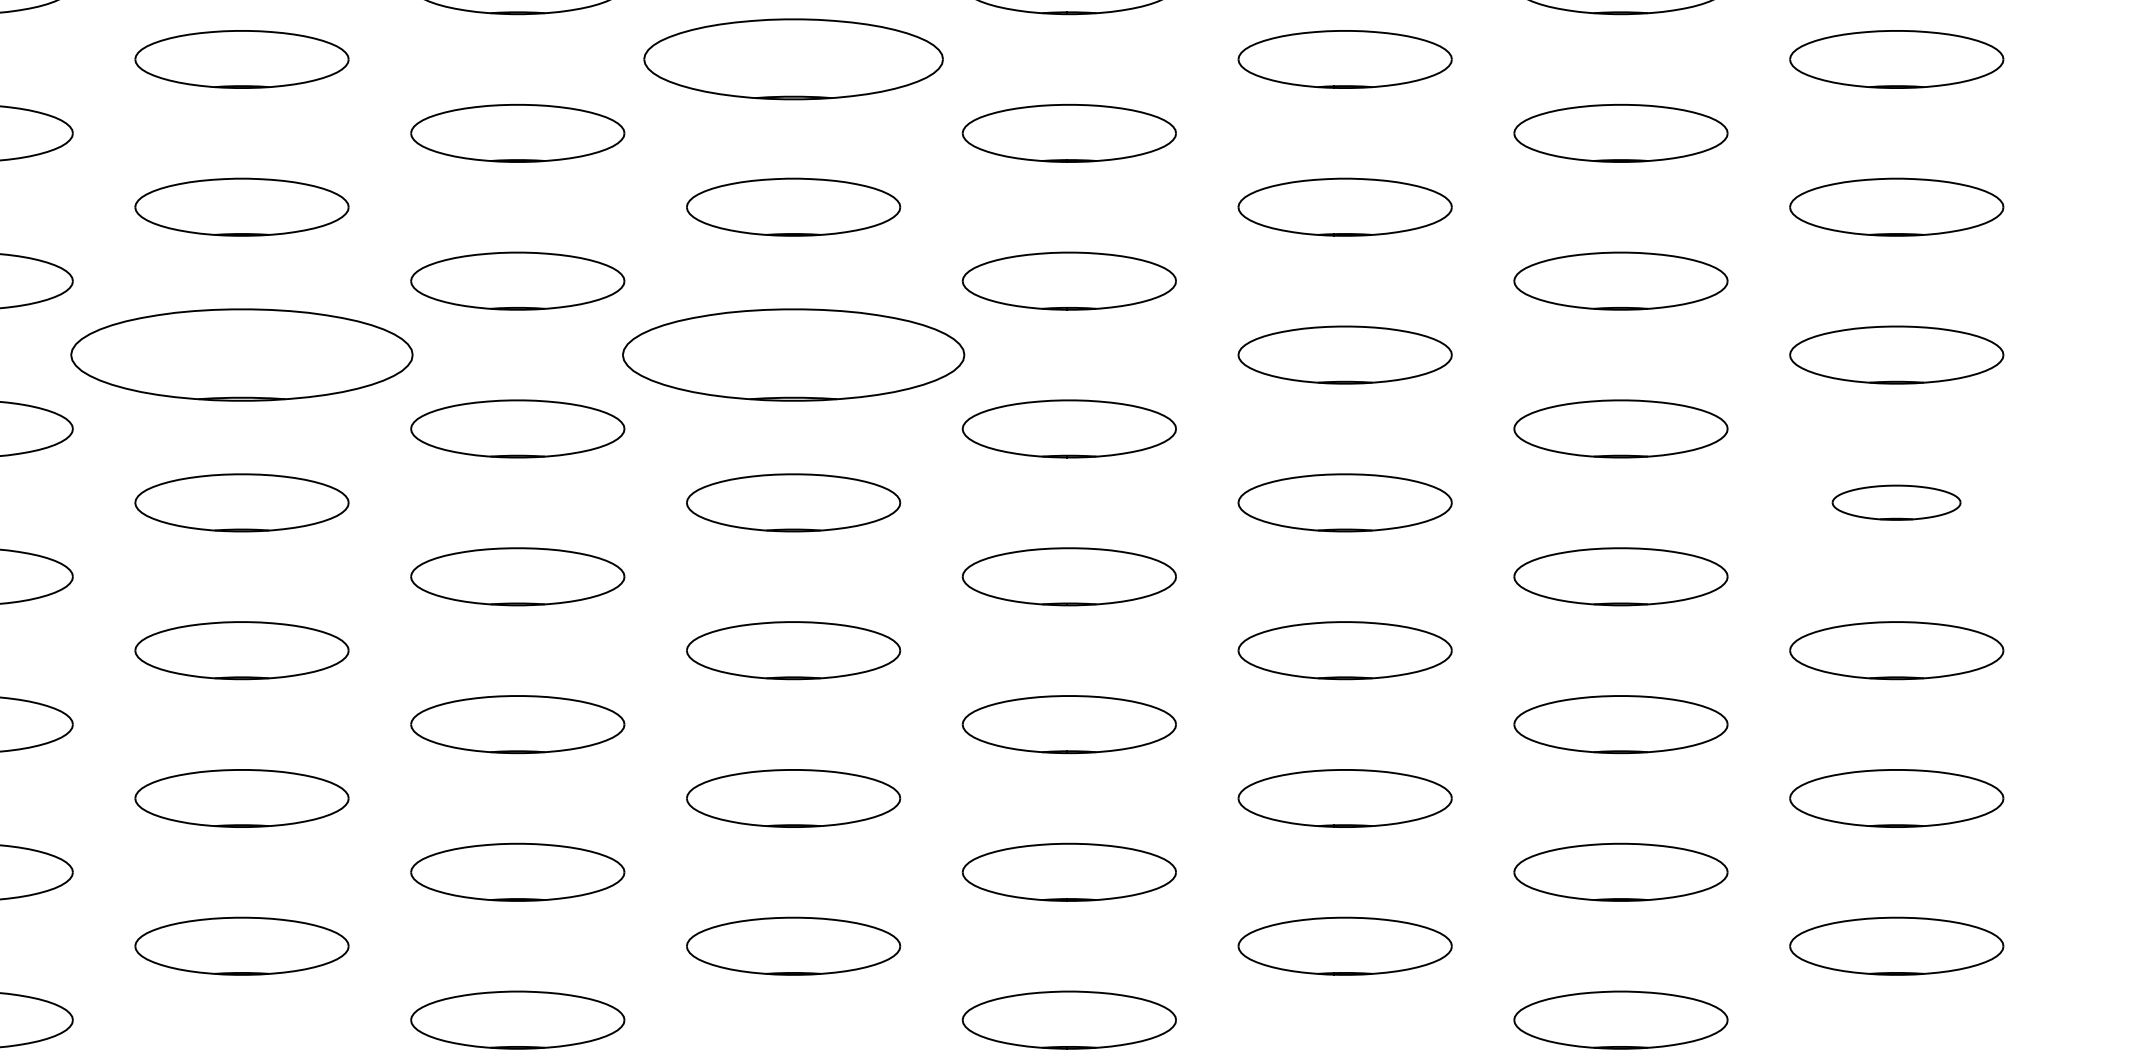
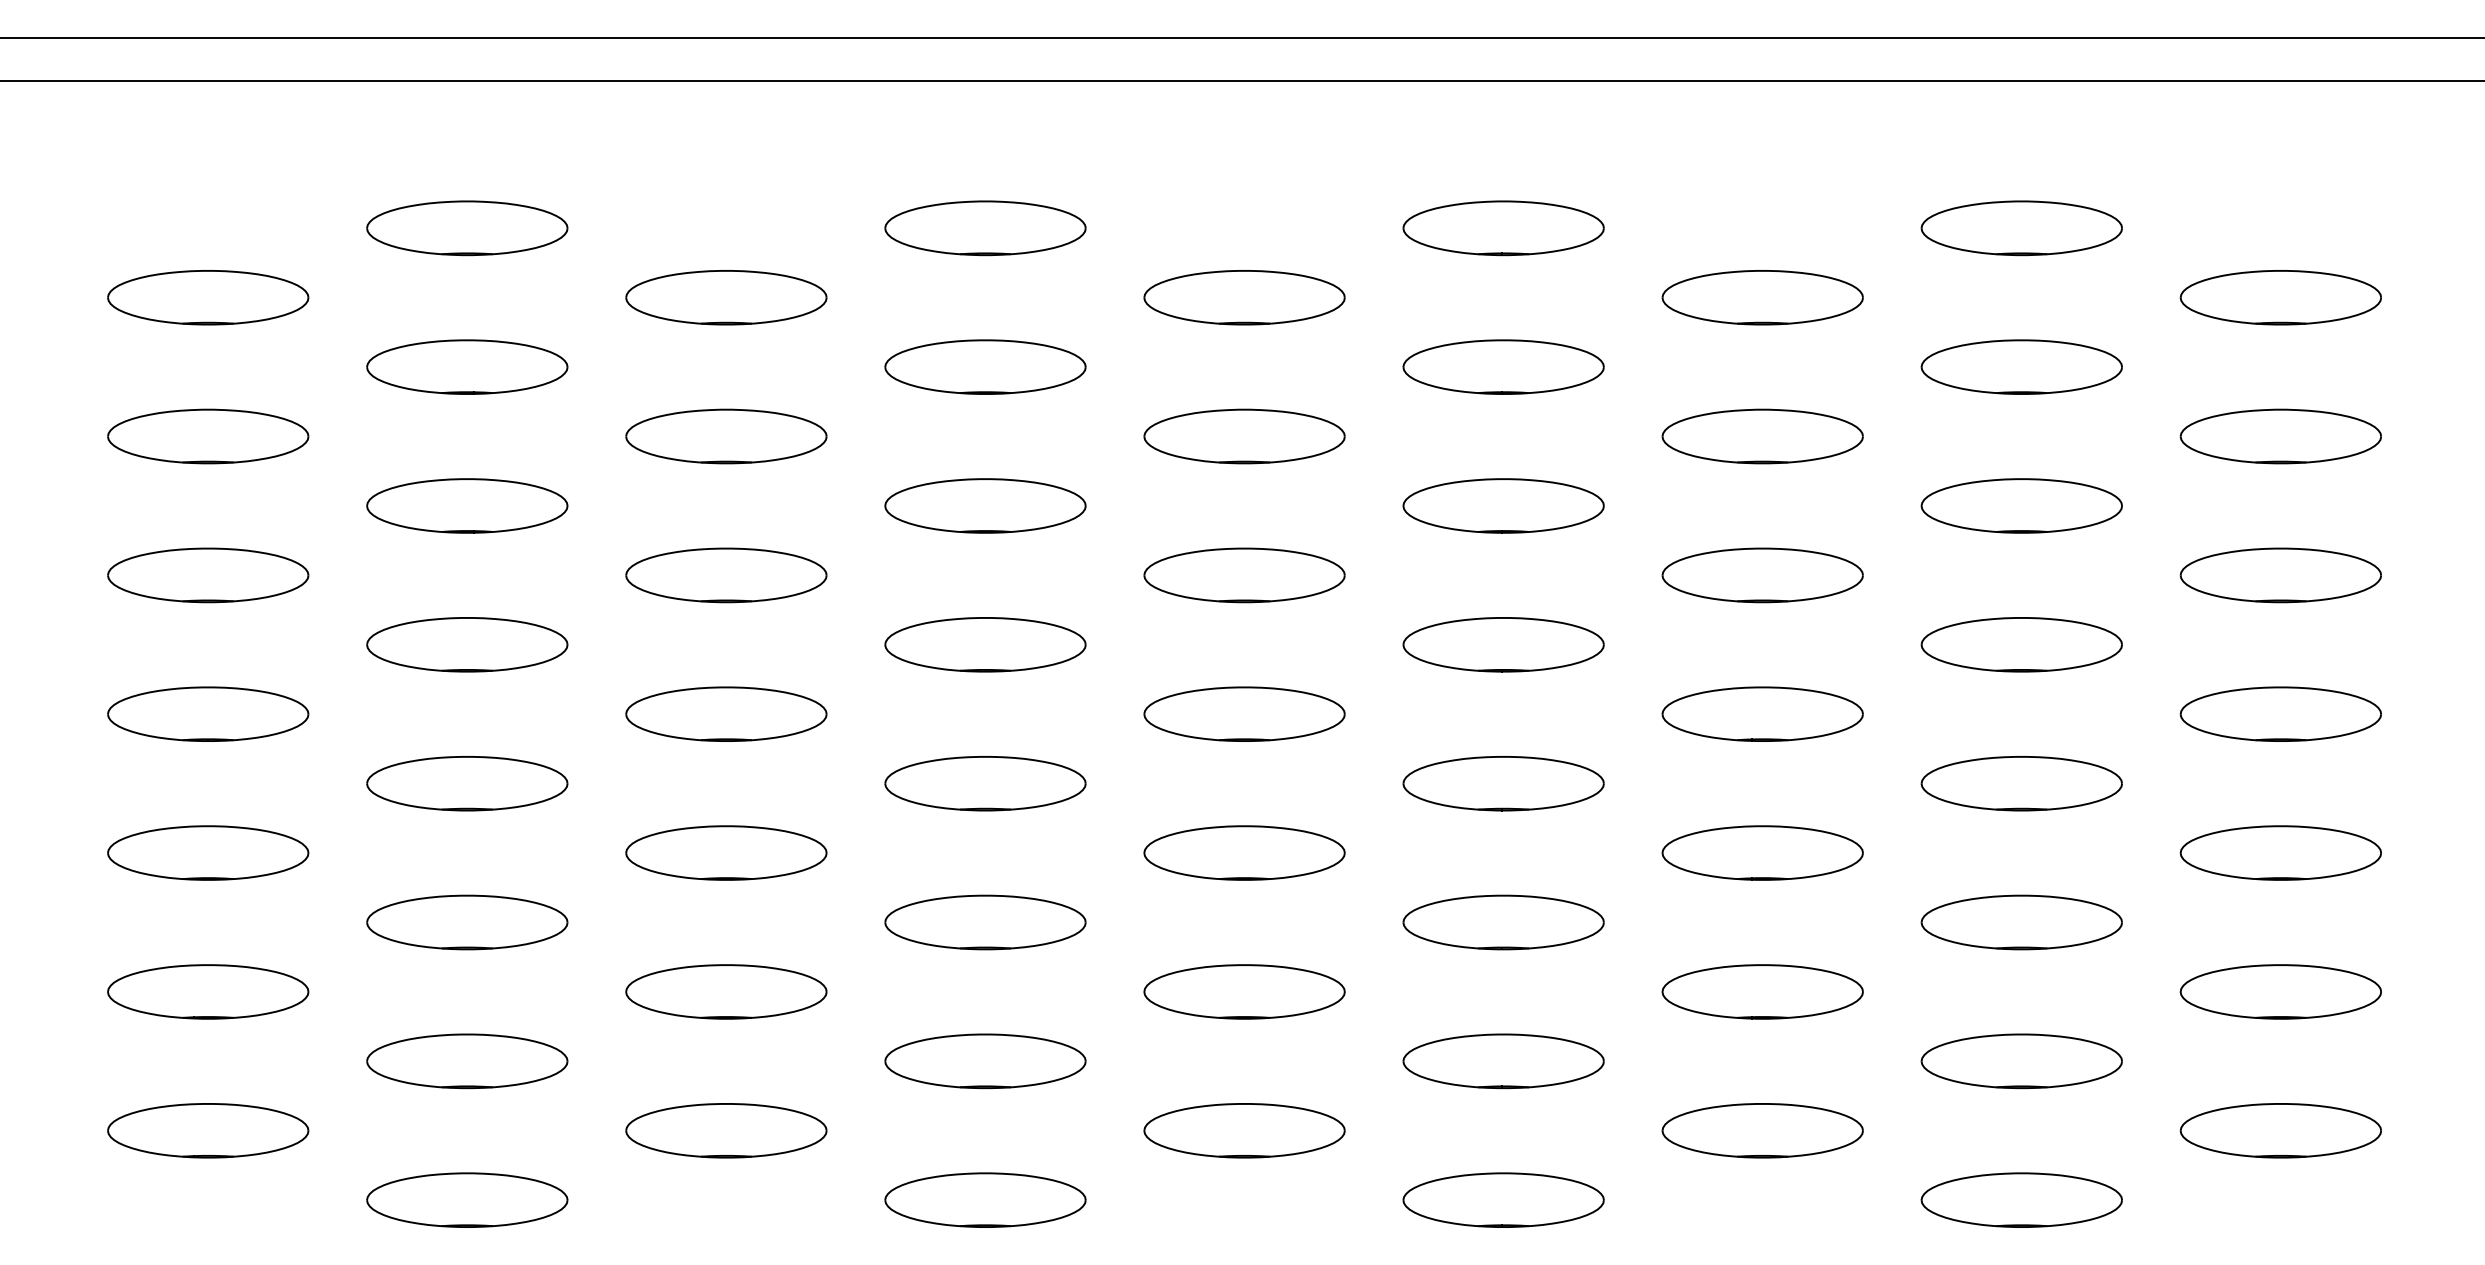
part: (793, 59) -> (1244, 297), size x0.71
part: (242, 355) -> (726, 575), size x0.62
part: (793, 355) -> (1244, 575), size x0.62
part: (1896, 502) -> (2280, 713), size x1.67

